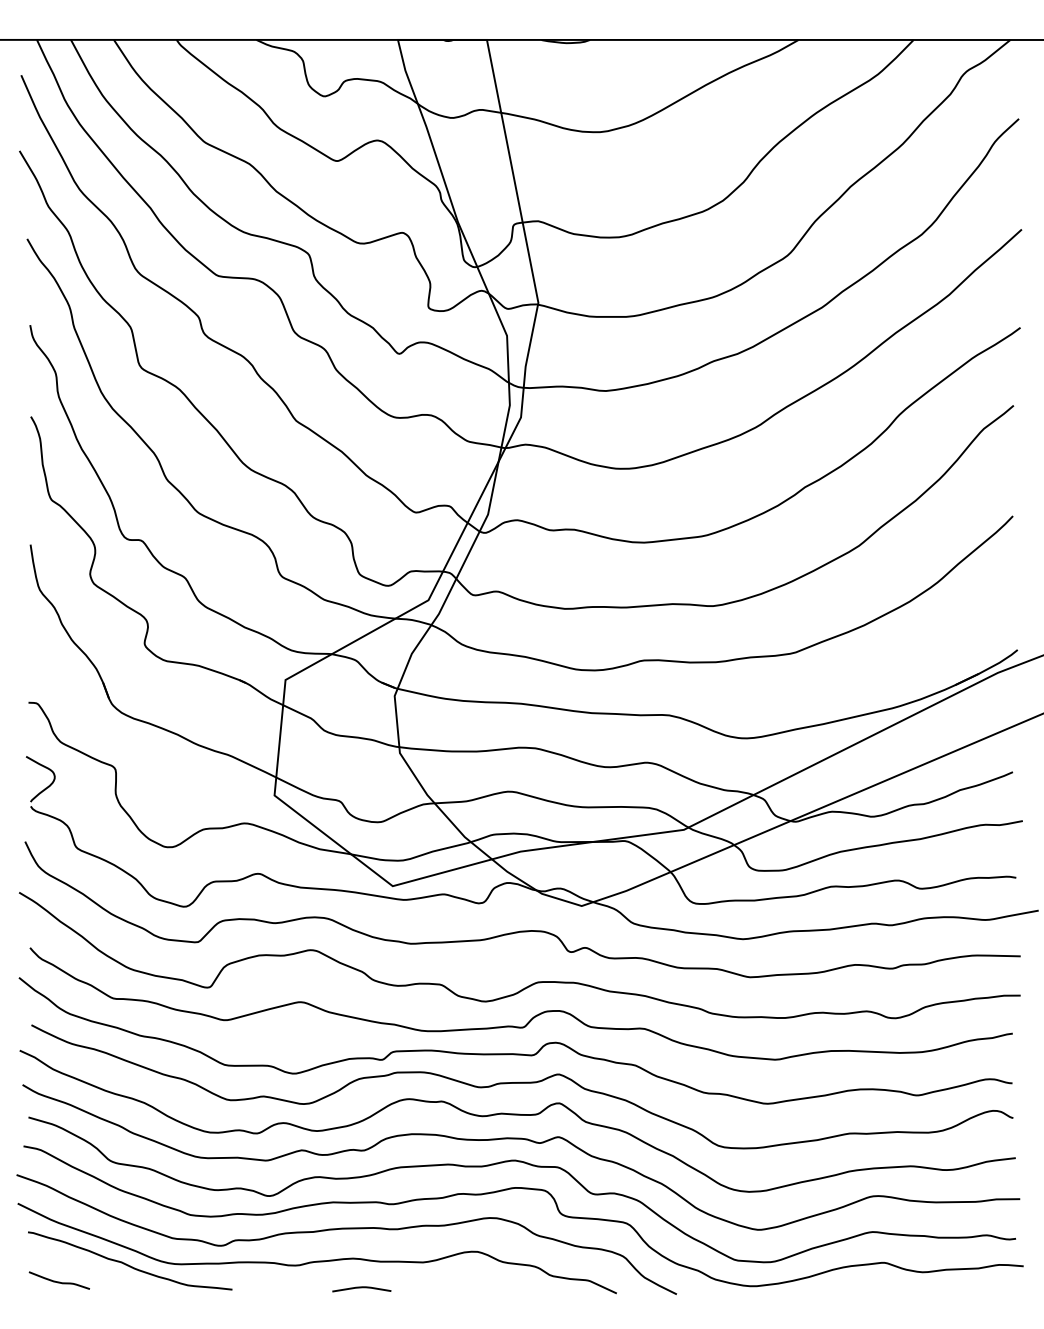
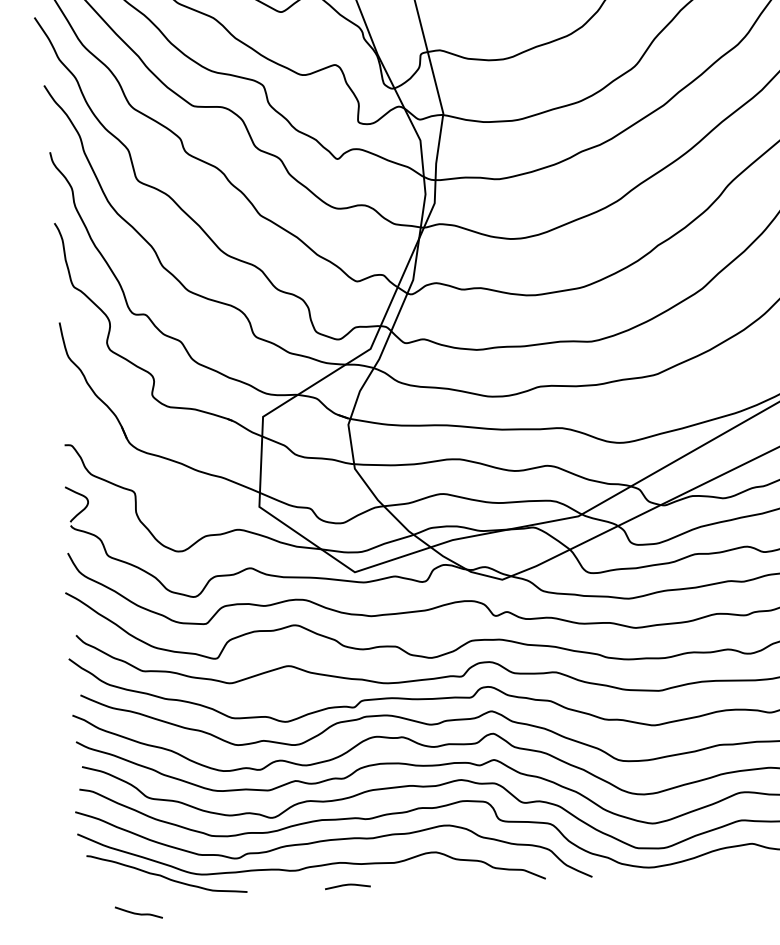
curve: (58, 1281) -> (138, 913), moved

